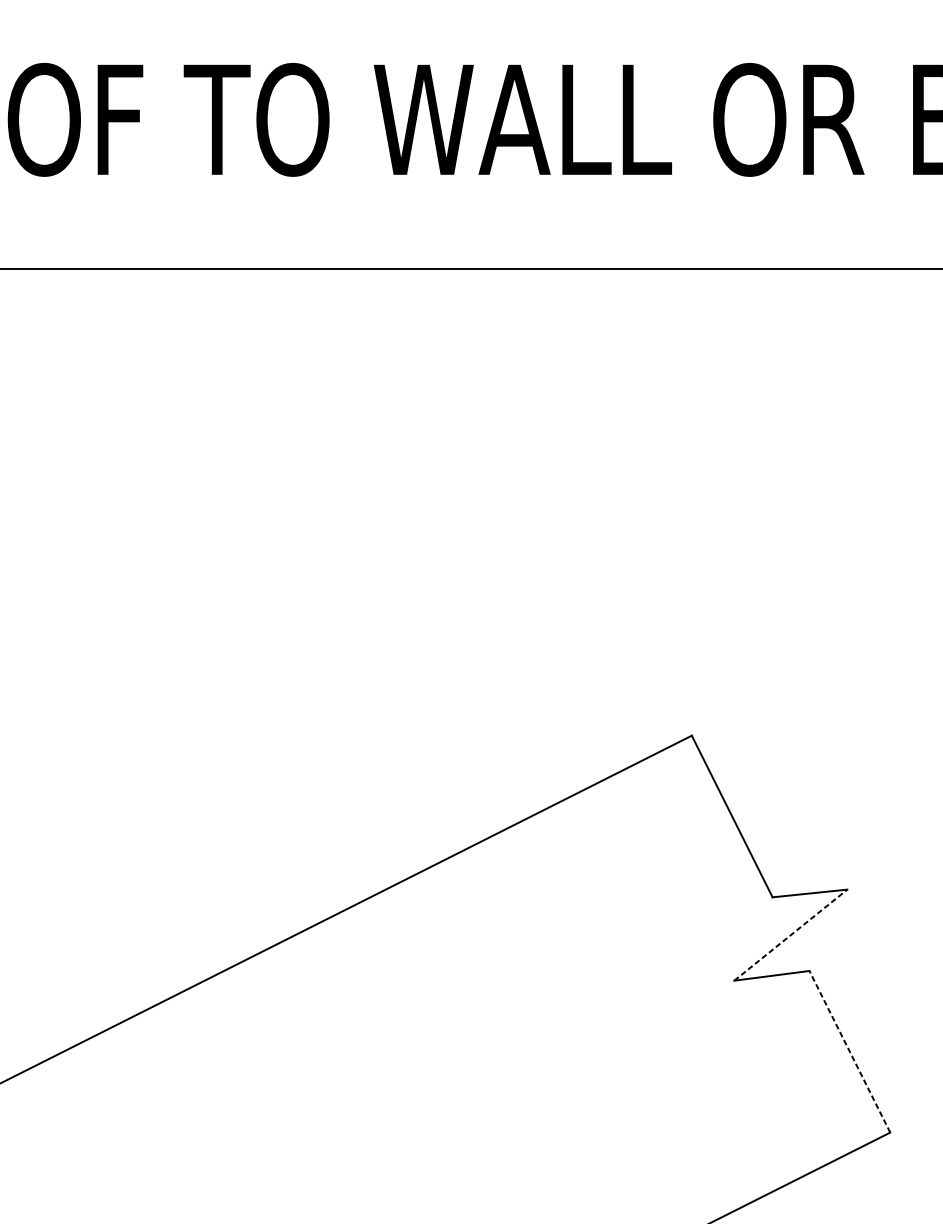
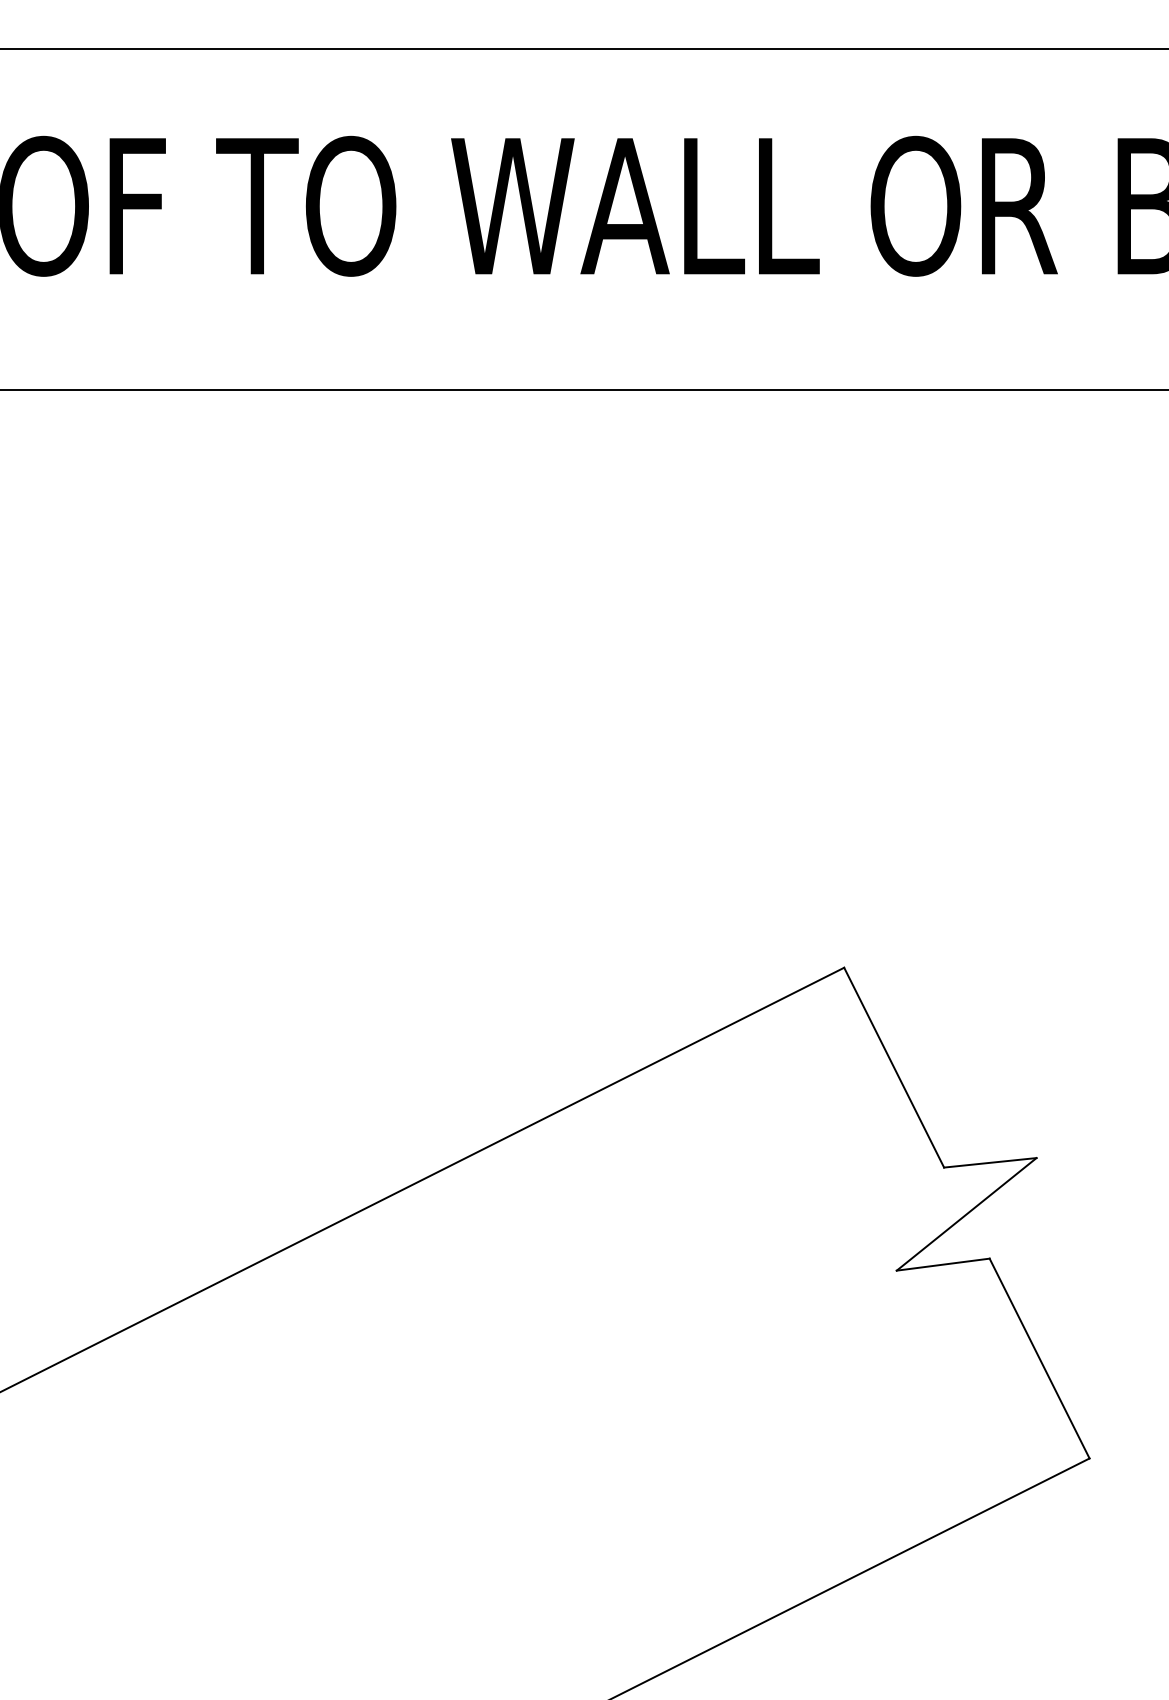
line: (790, 935) -> (966, 1214), dashed -> solid
line: (849, 1051) -> (1039, 1358), dashed -> solid

